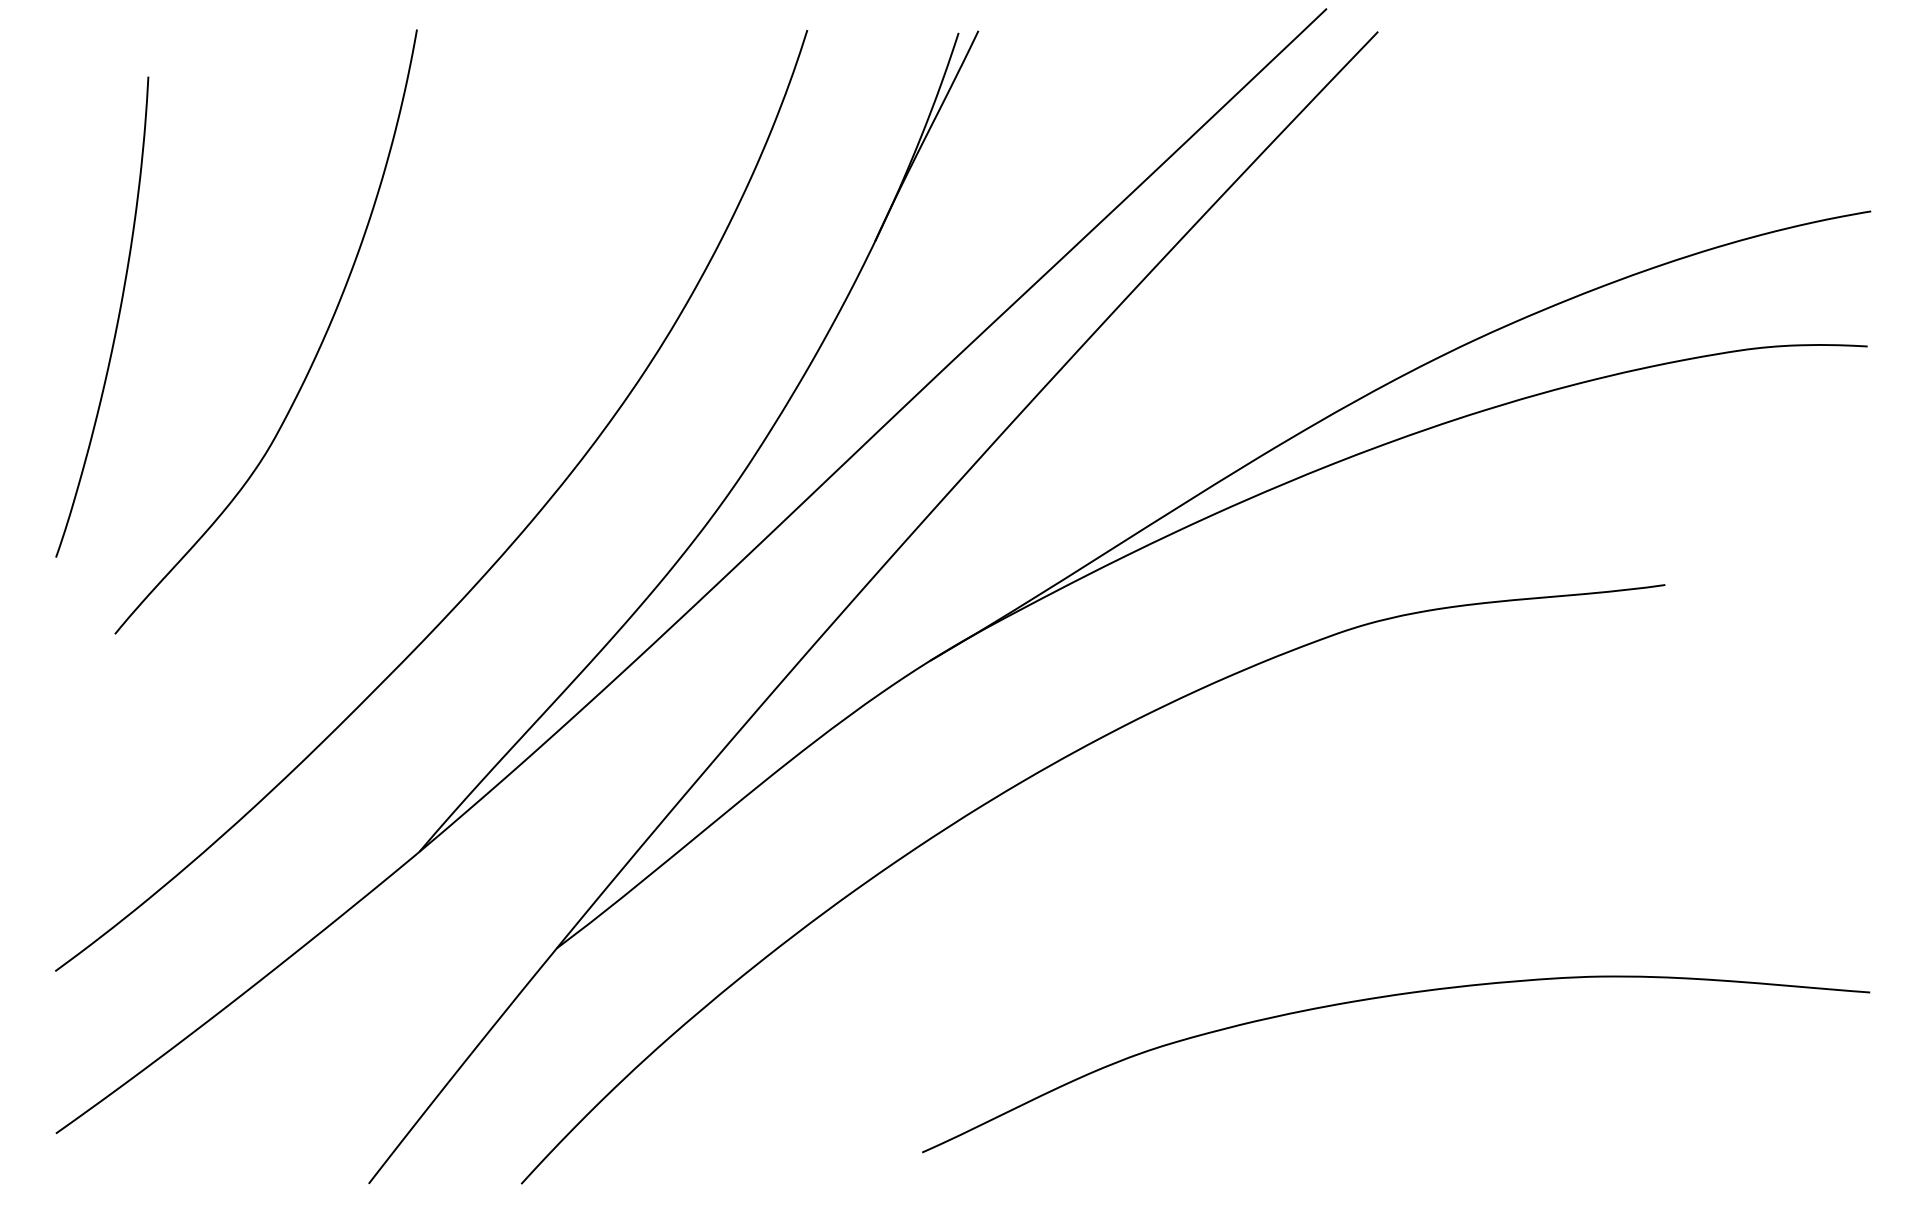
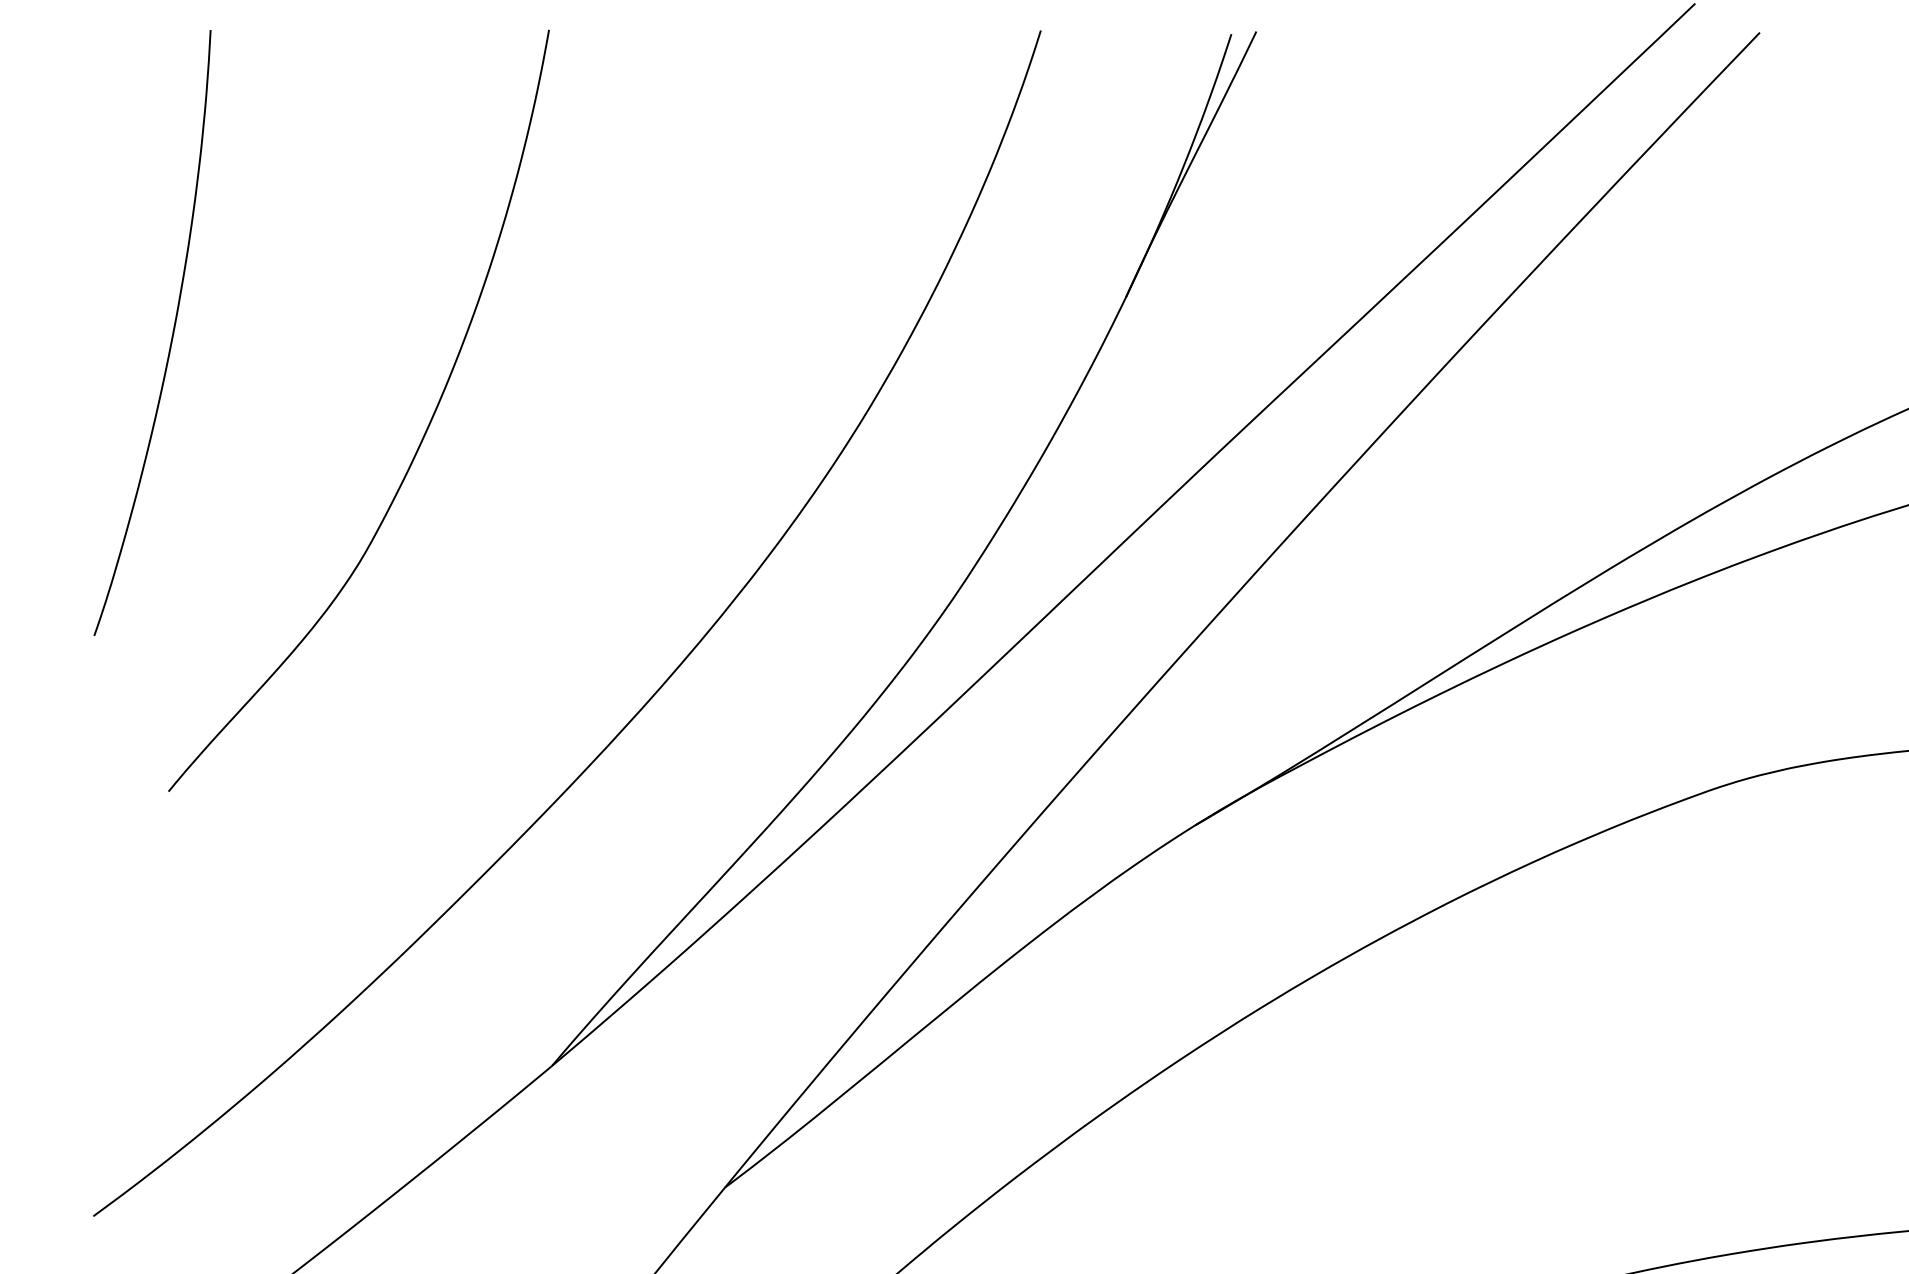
curve: (117, 317) -> (171, 333), moved

